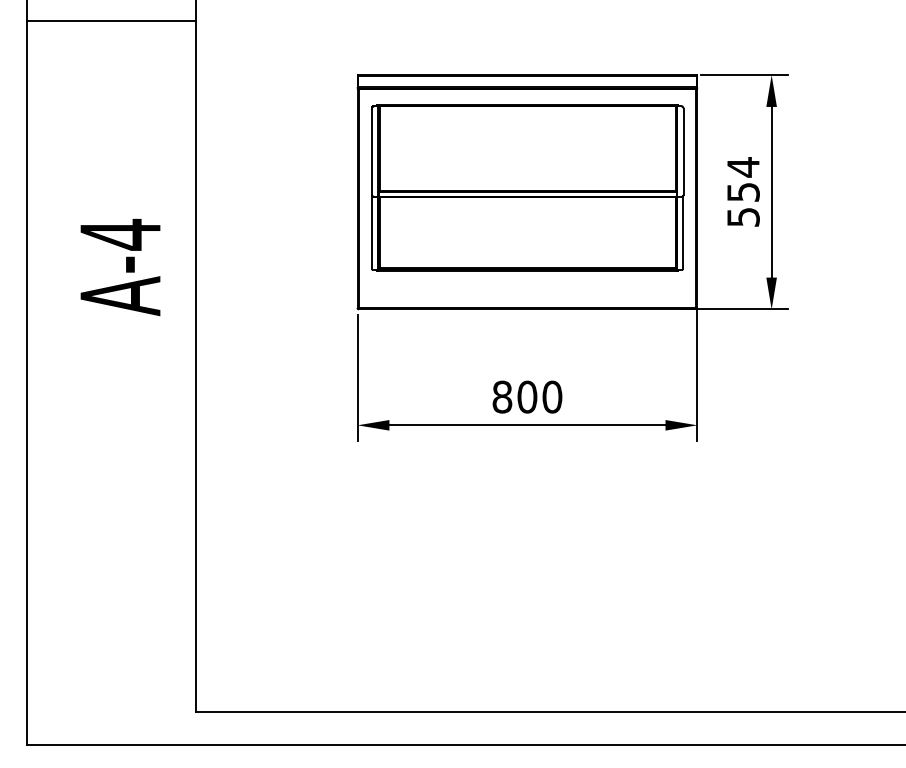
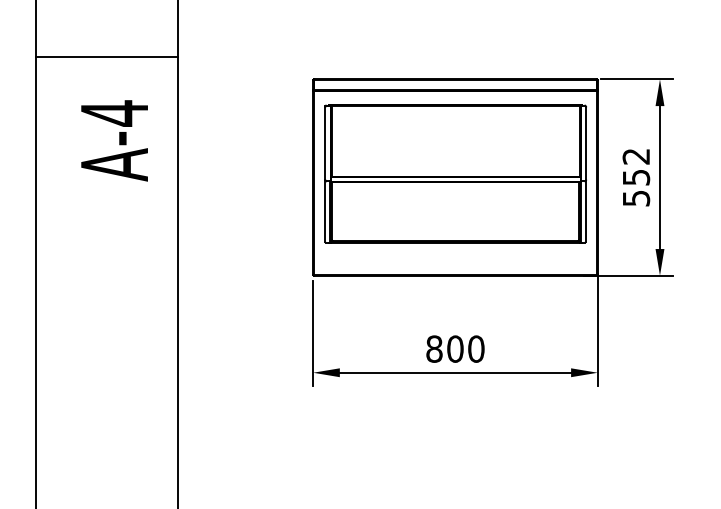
line: (111, 21) -> (107, 57), moved
text: (743, 167) -> (636, 156), 554 -> 552
text: (120, 267) -> (114, 140), moved

